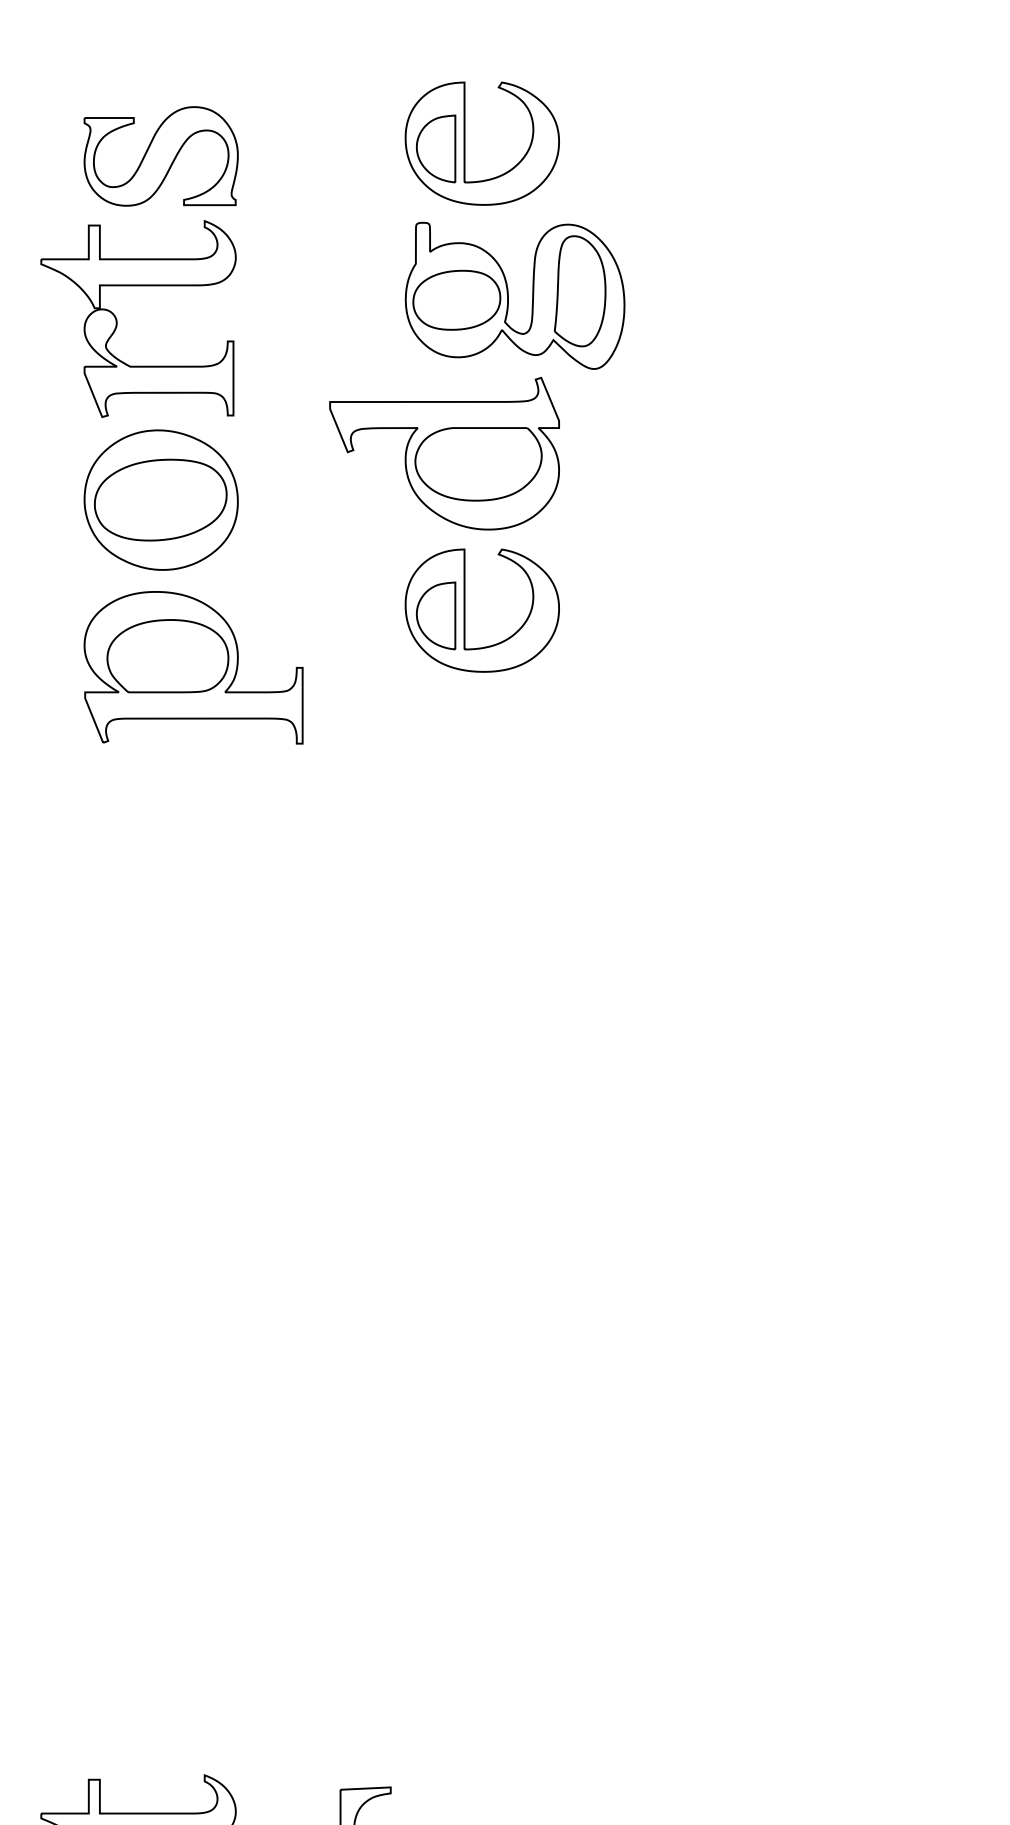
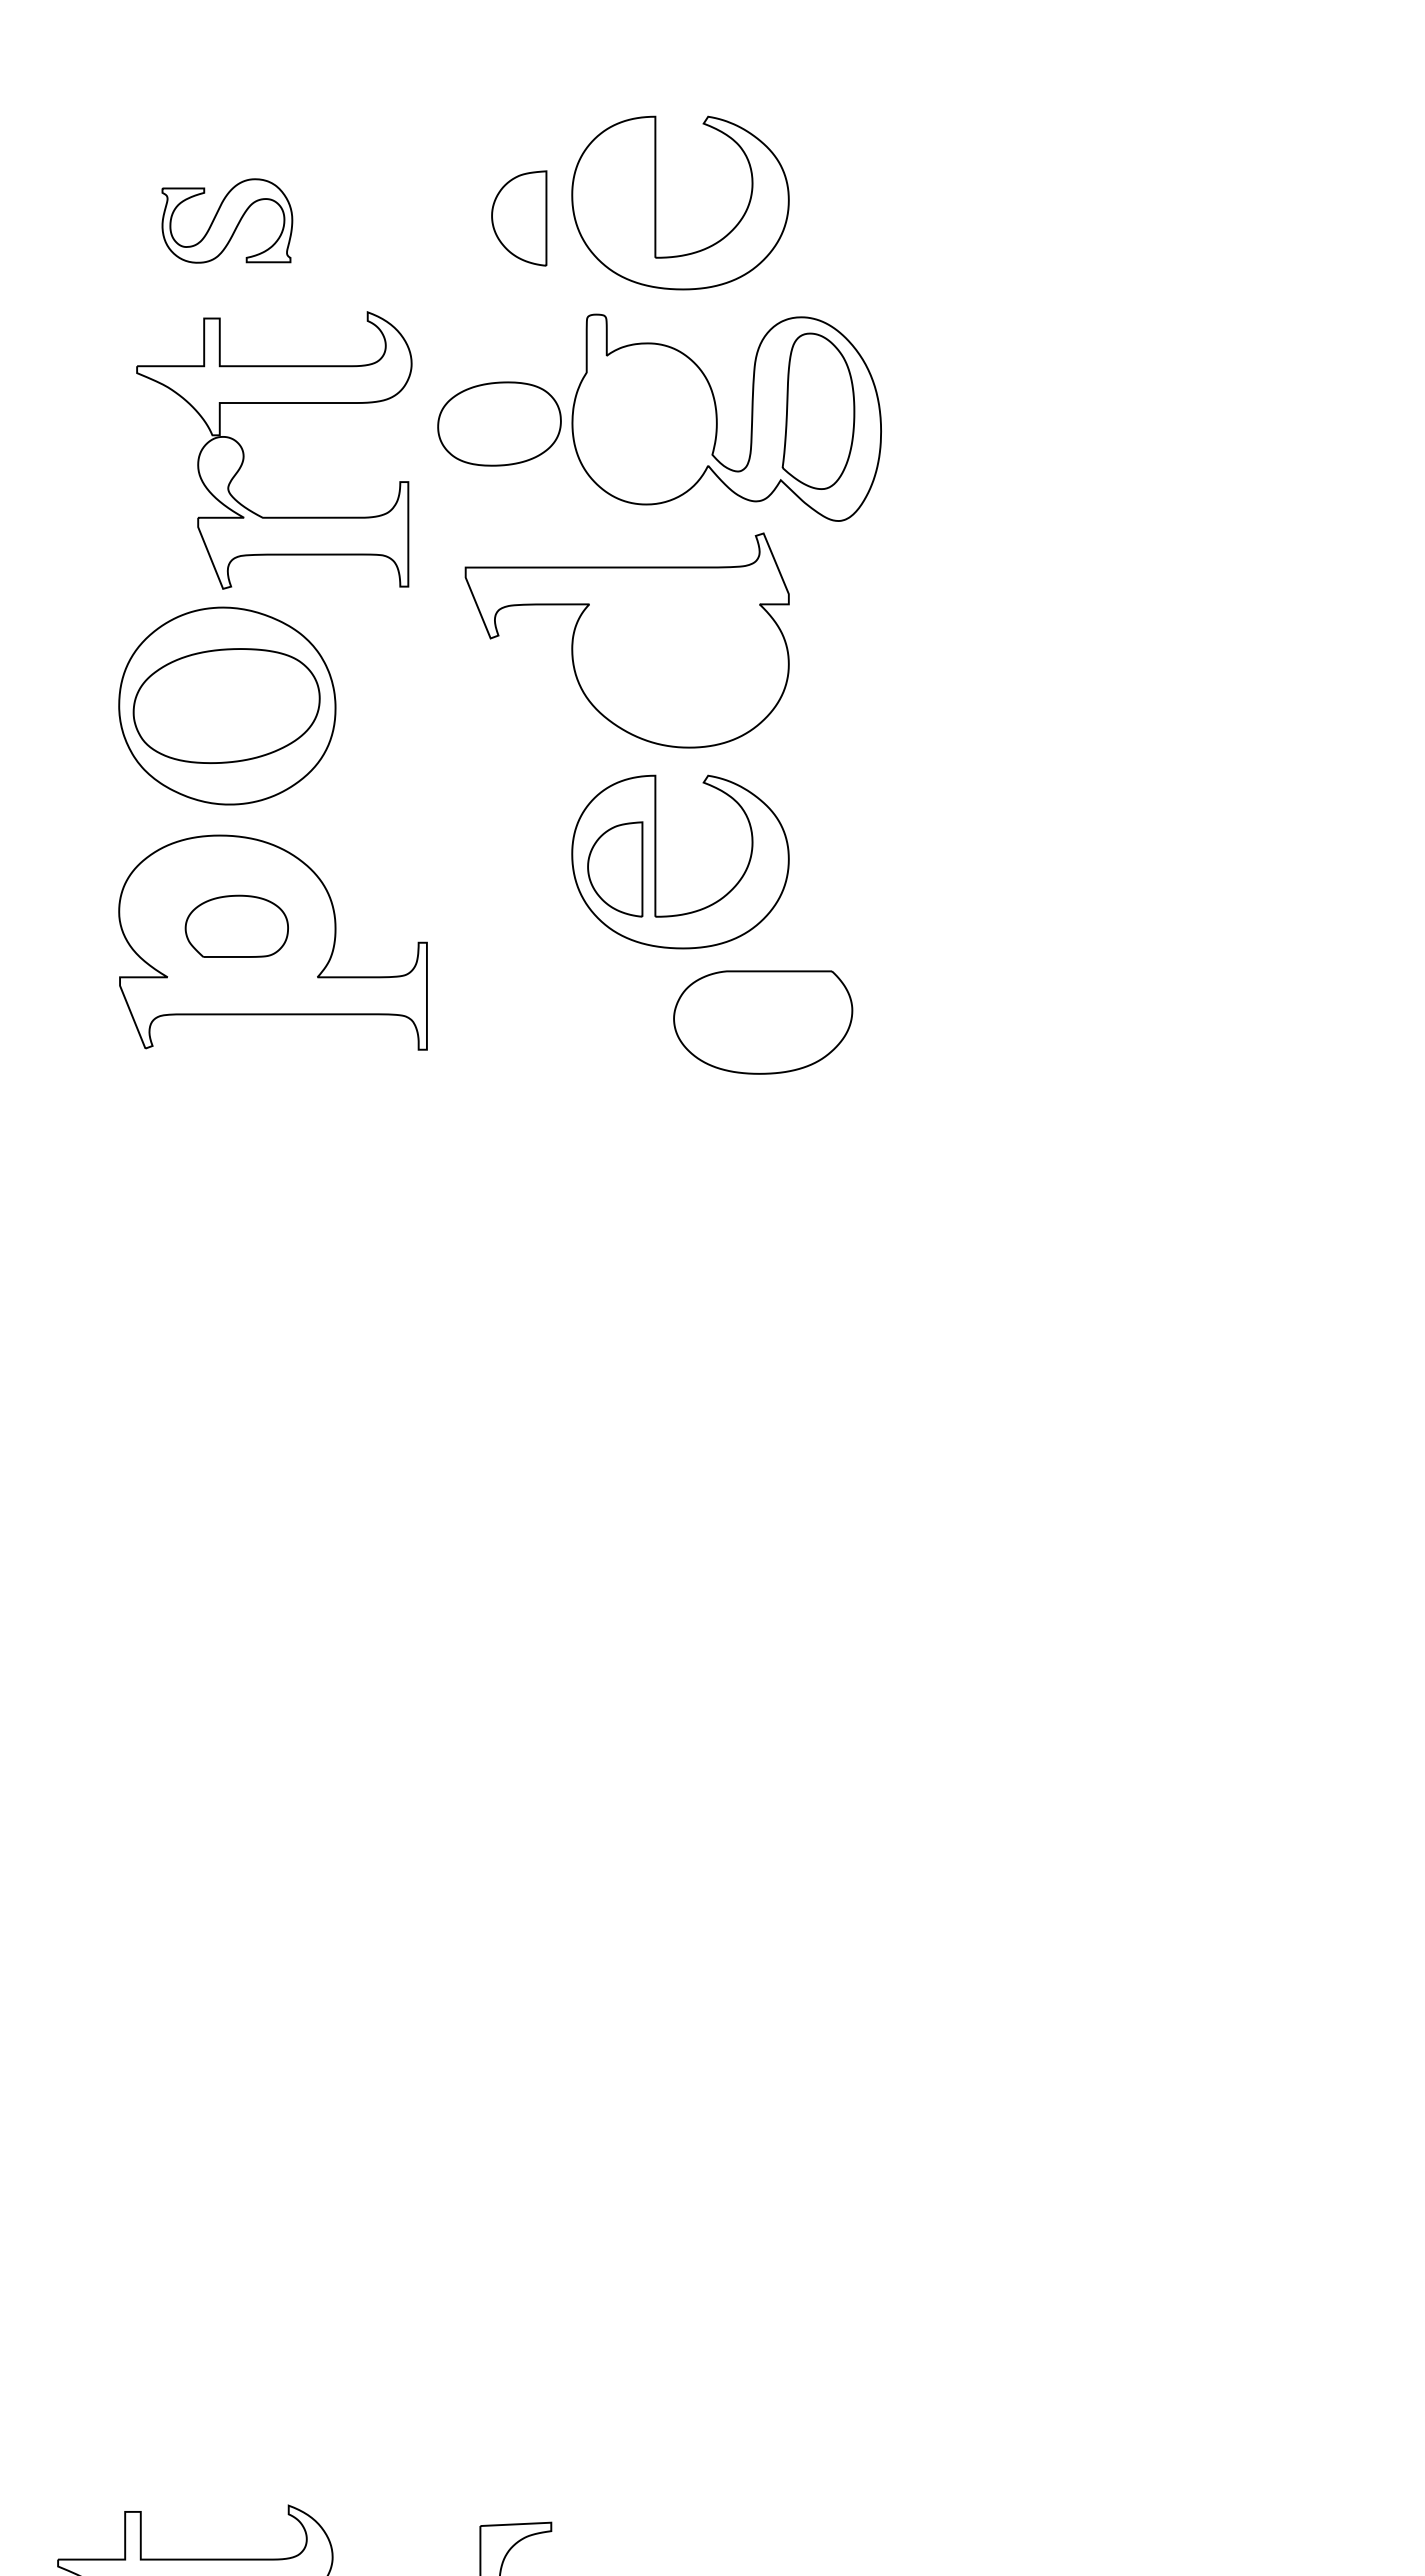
part: (436, 148) -> (519, 218), moved
part: (161, 156) -> (227, 220), size x0.6
part: (456, 299) -> (499, 423), moved
part: (117, 320) -> (244, 452), moved
part: (478, 464) -> (763, 1022), moved
part: (167, 656) -> (236, 926), size x0.6

